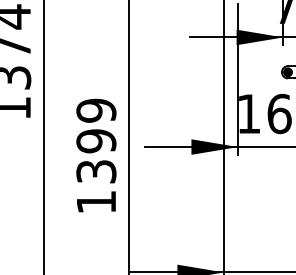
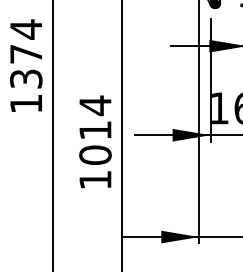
text: (96, 140) -> (95, 129), 1399 -> 1014

